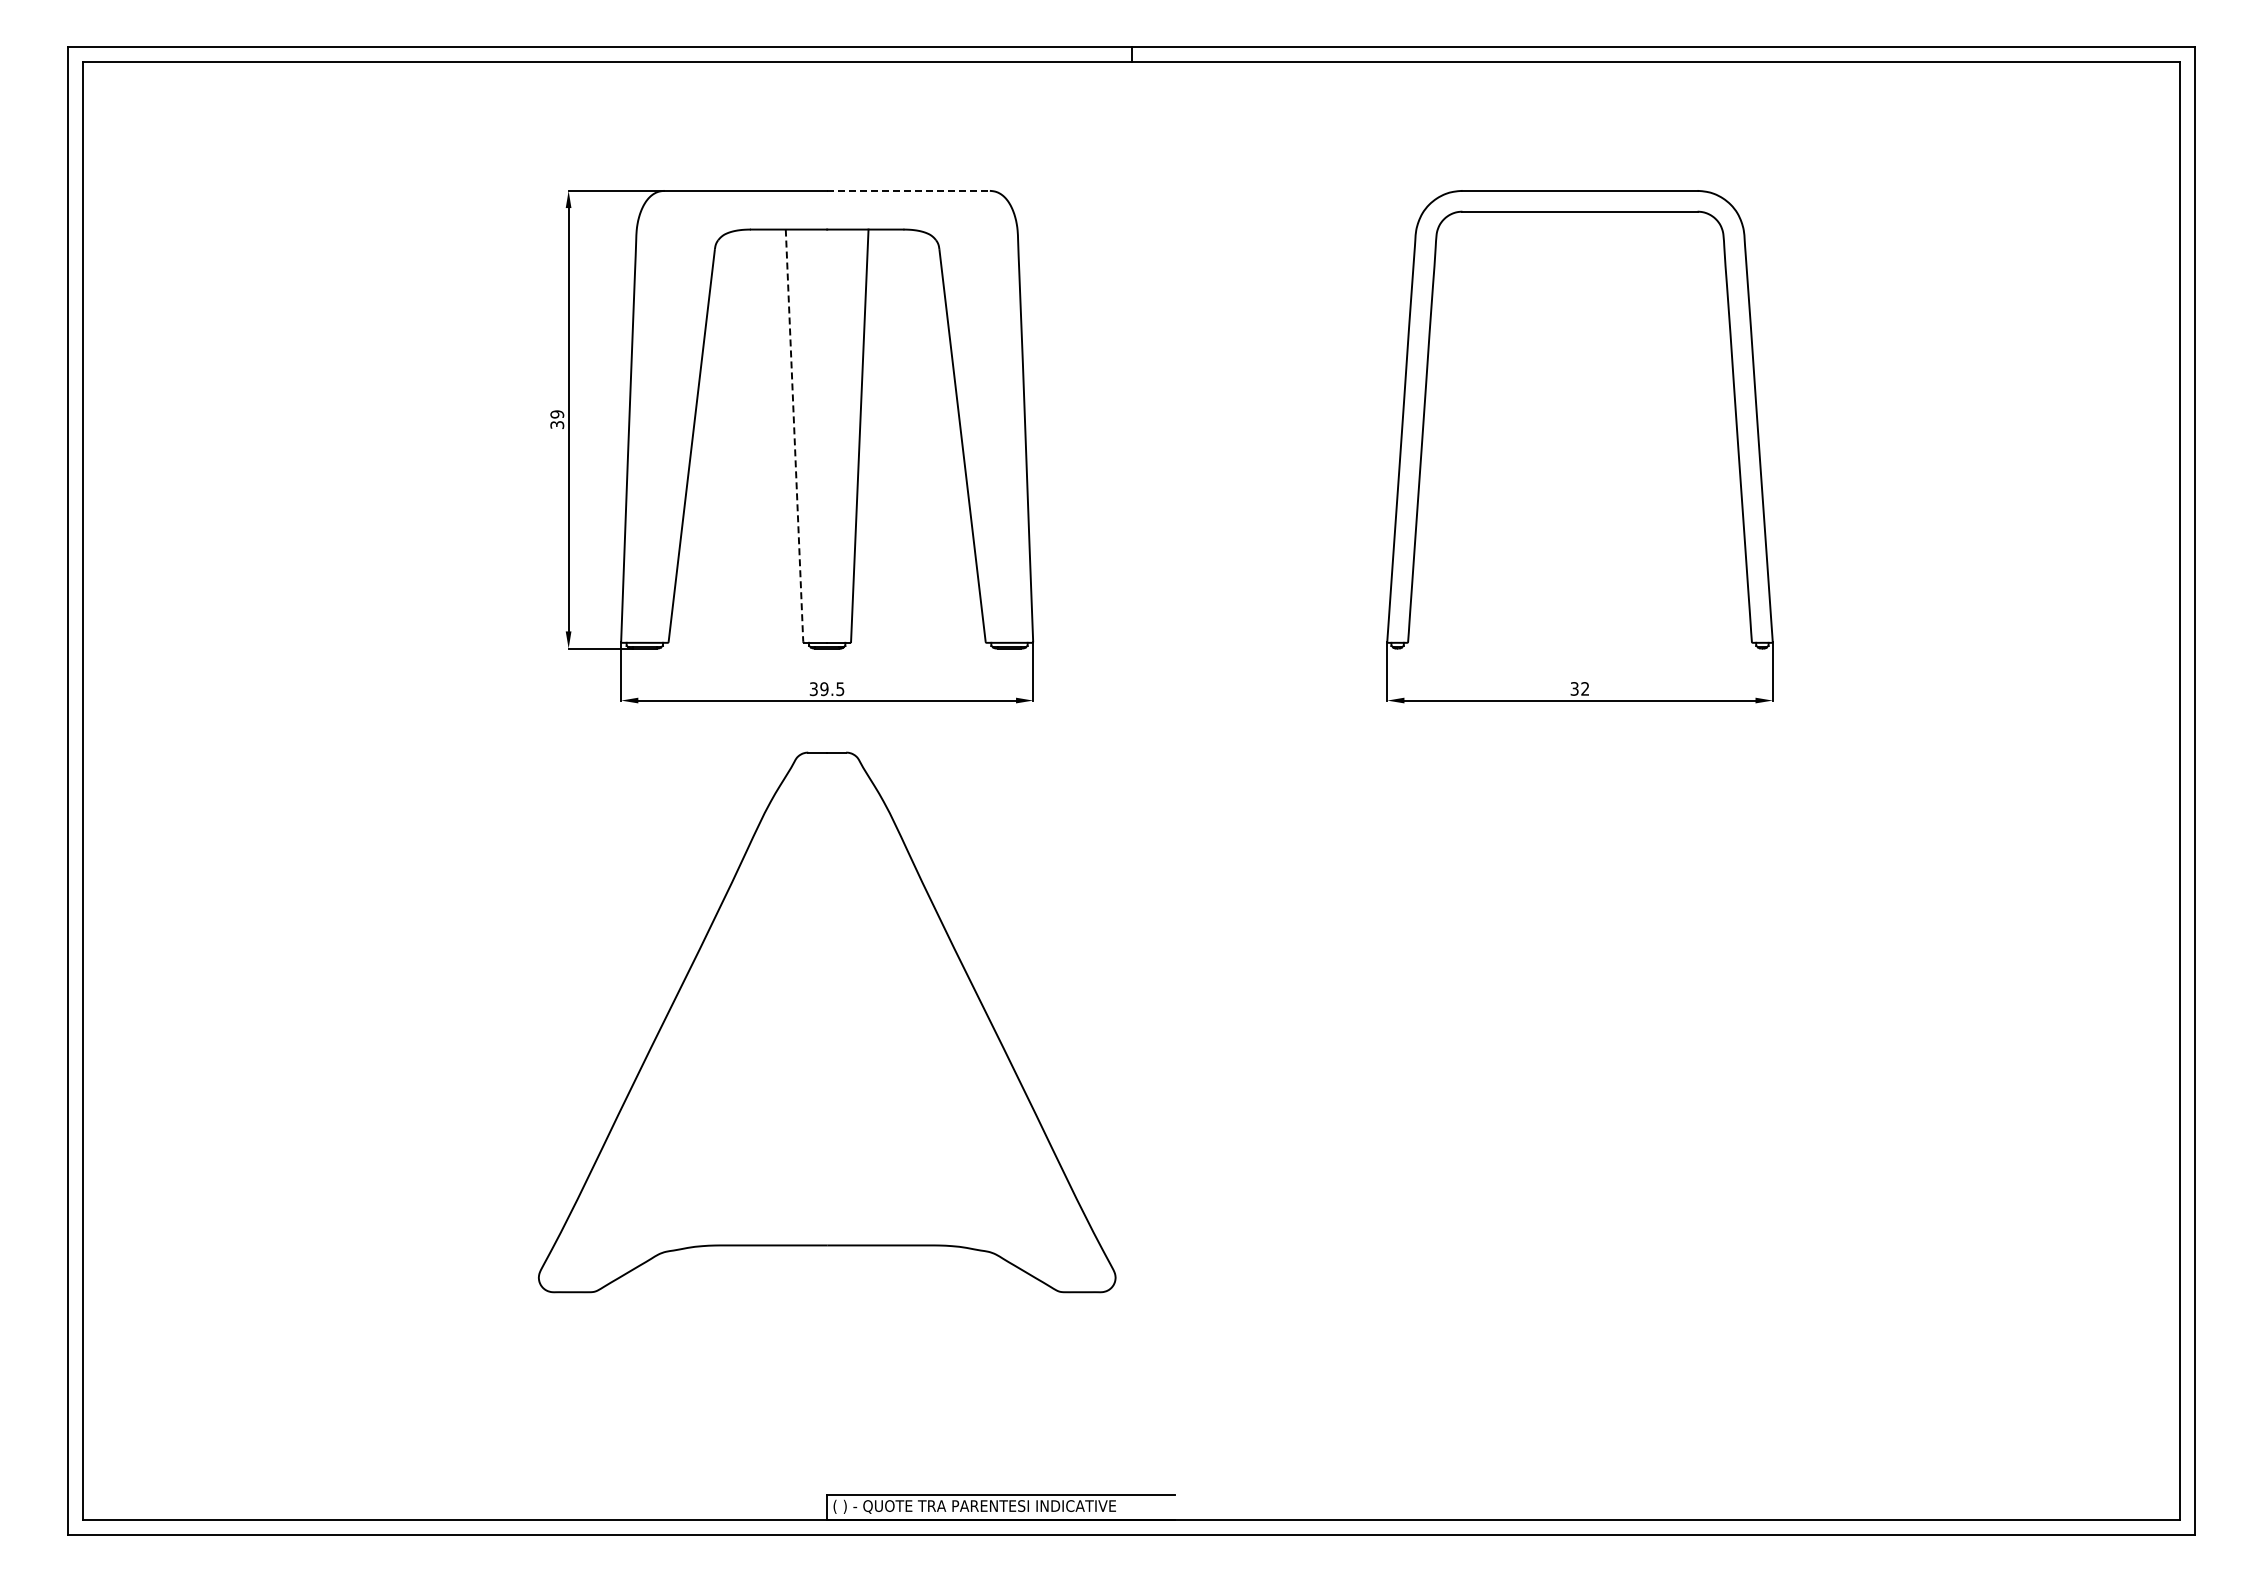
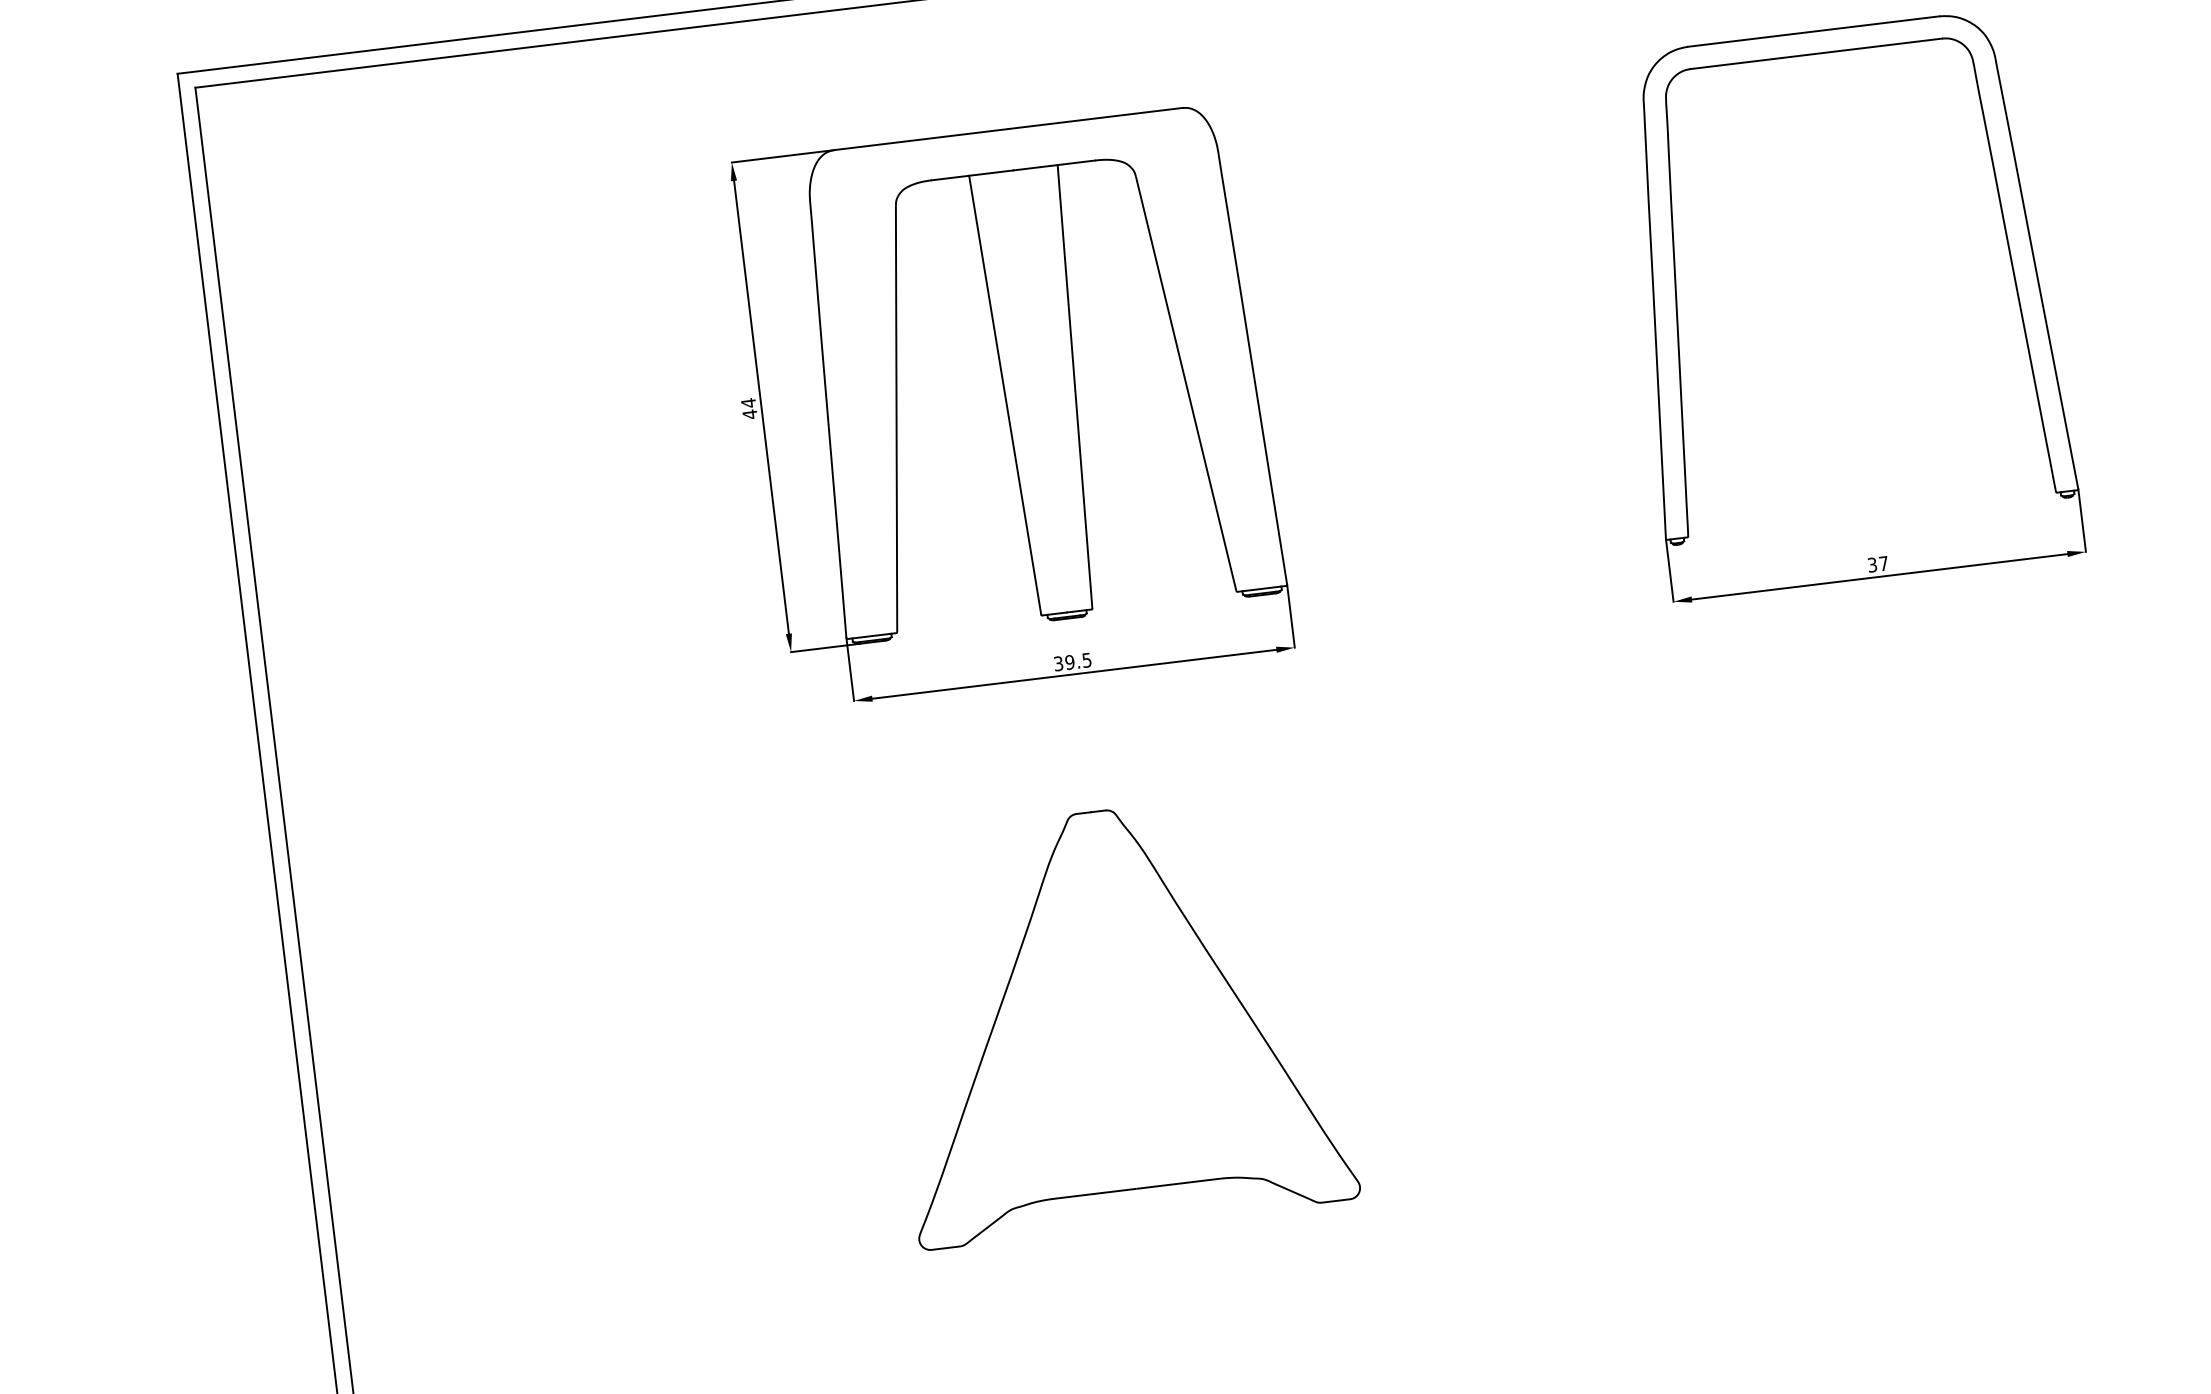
line: (909, 190) -> (1096, 117), dashed -> solid
text: (557, 419) -> (749, 408), 39 -> 44
line: (794, 436) -> (1005, 396), dashed -> solid
text: (1585, 688) -> (1884, 563), 32 -> 37
part: (826, 1021) -> (1115, 1017), size x0.71

